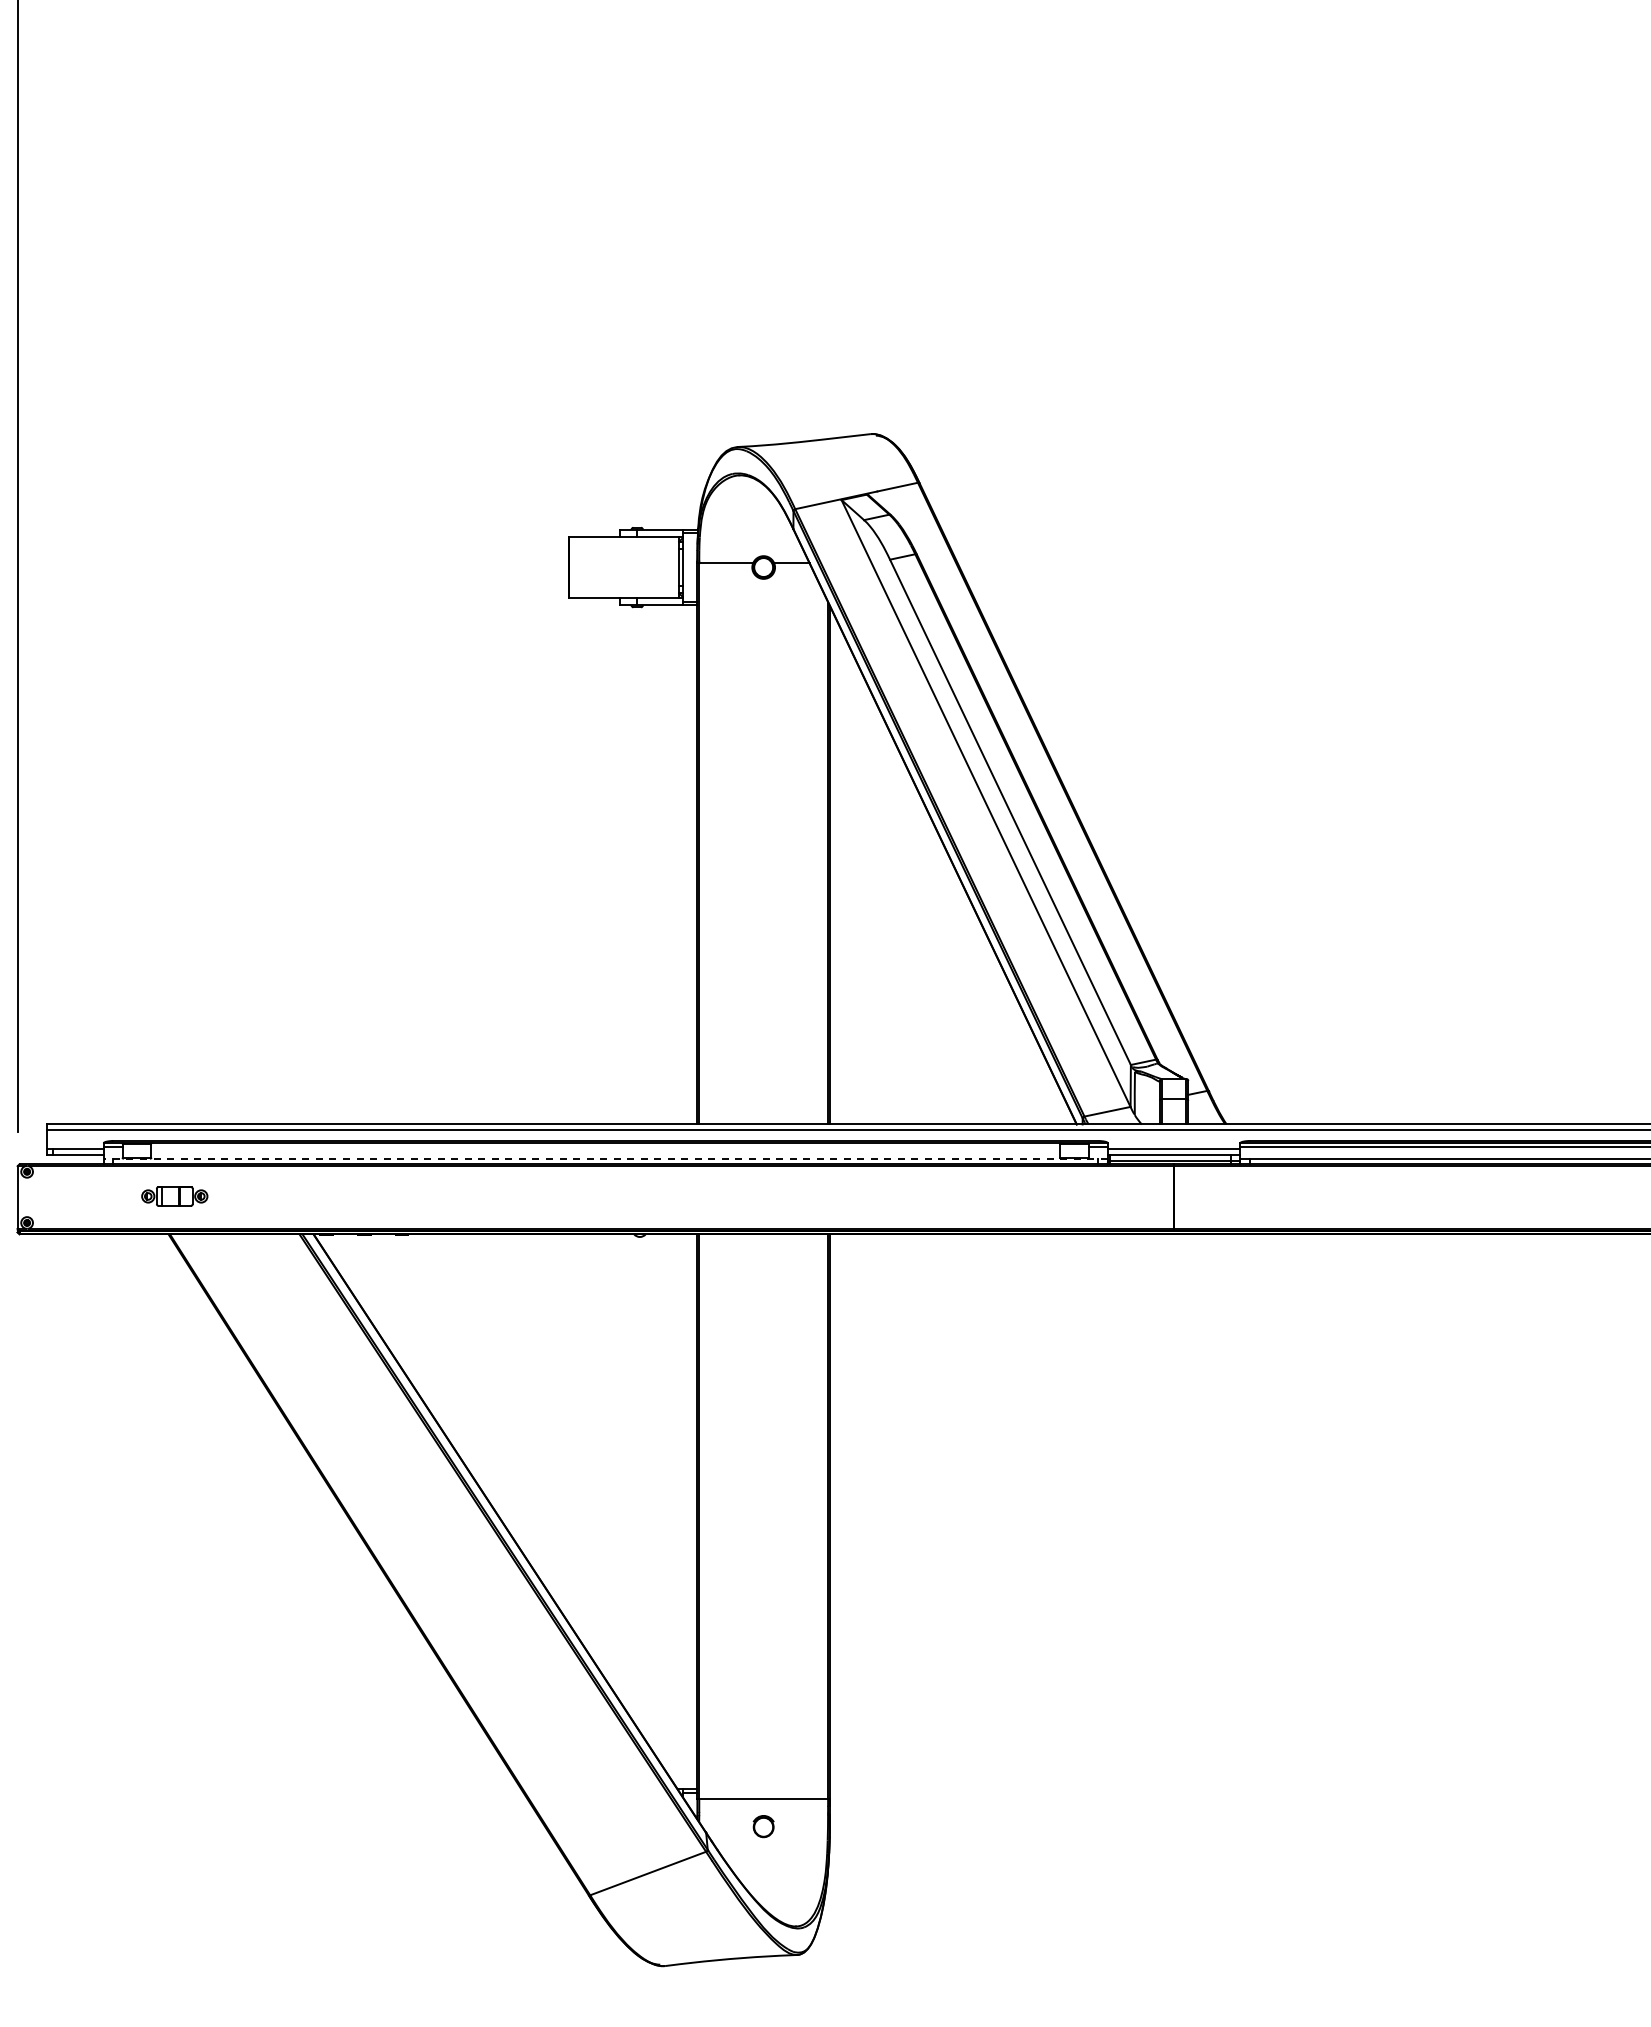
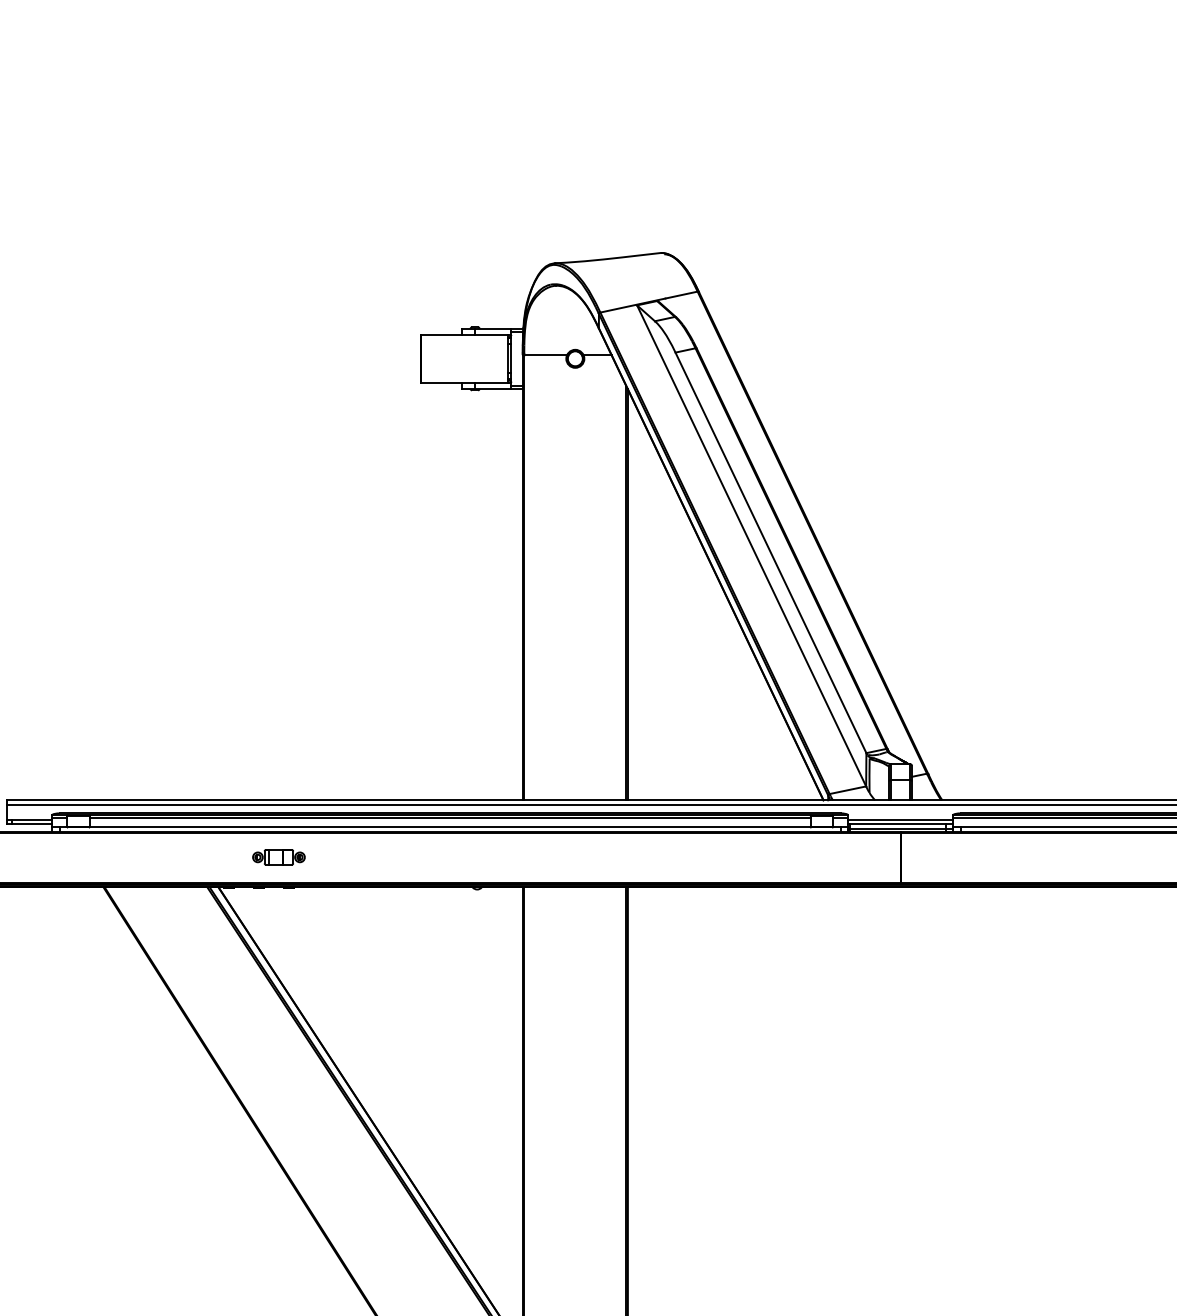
line: (605, 1147) -> (449, 818), added
line: (605, 1158) -> (449, 827), dashed -> solid
part: (174, 1196) -> (278, 857), moved

